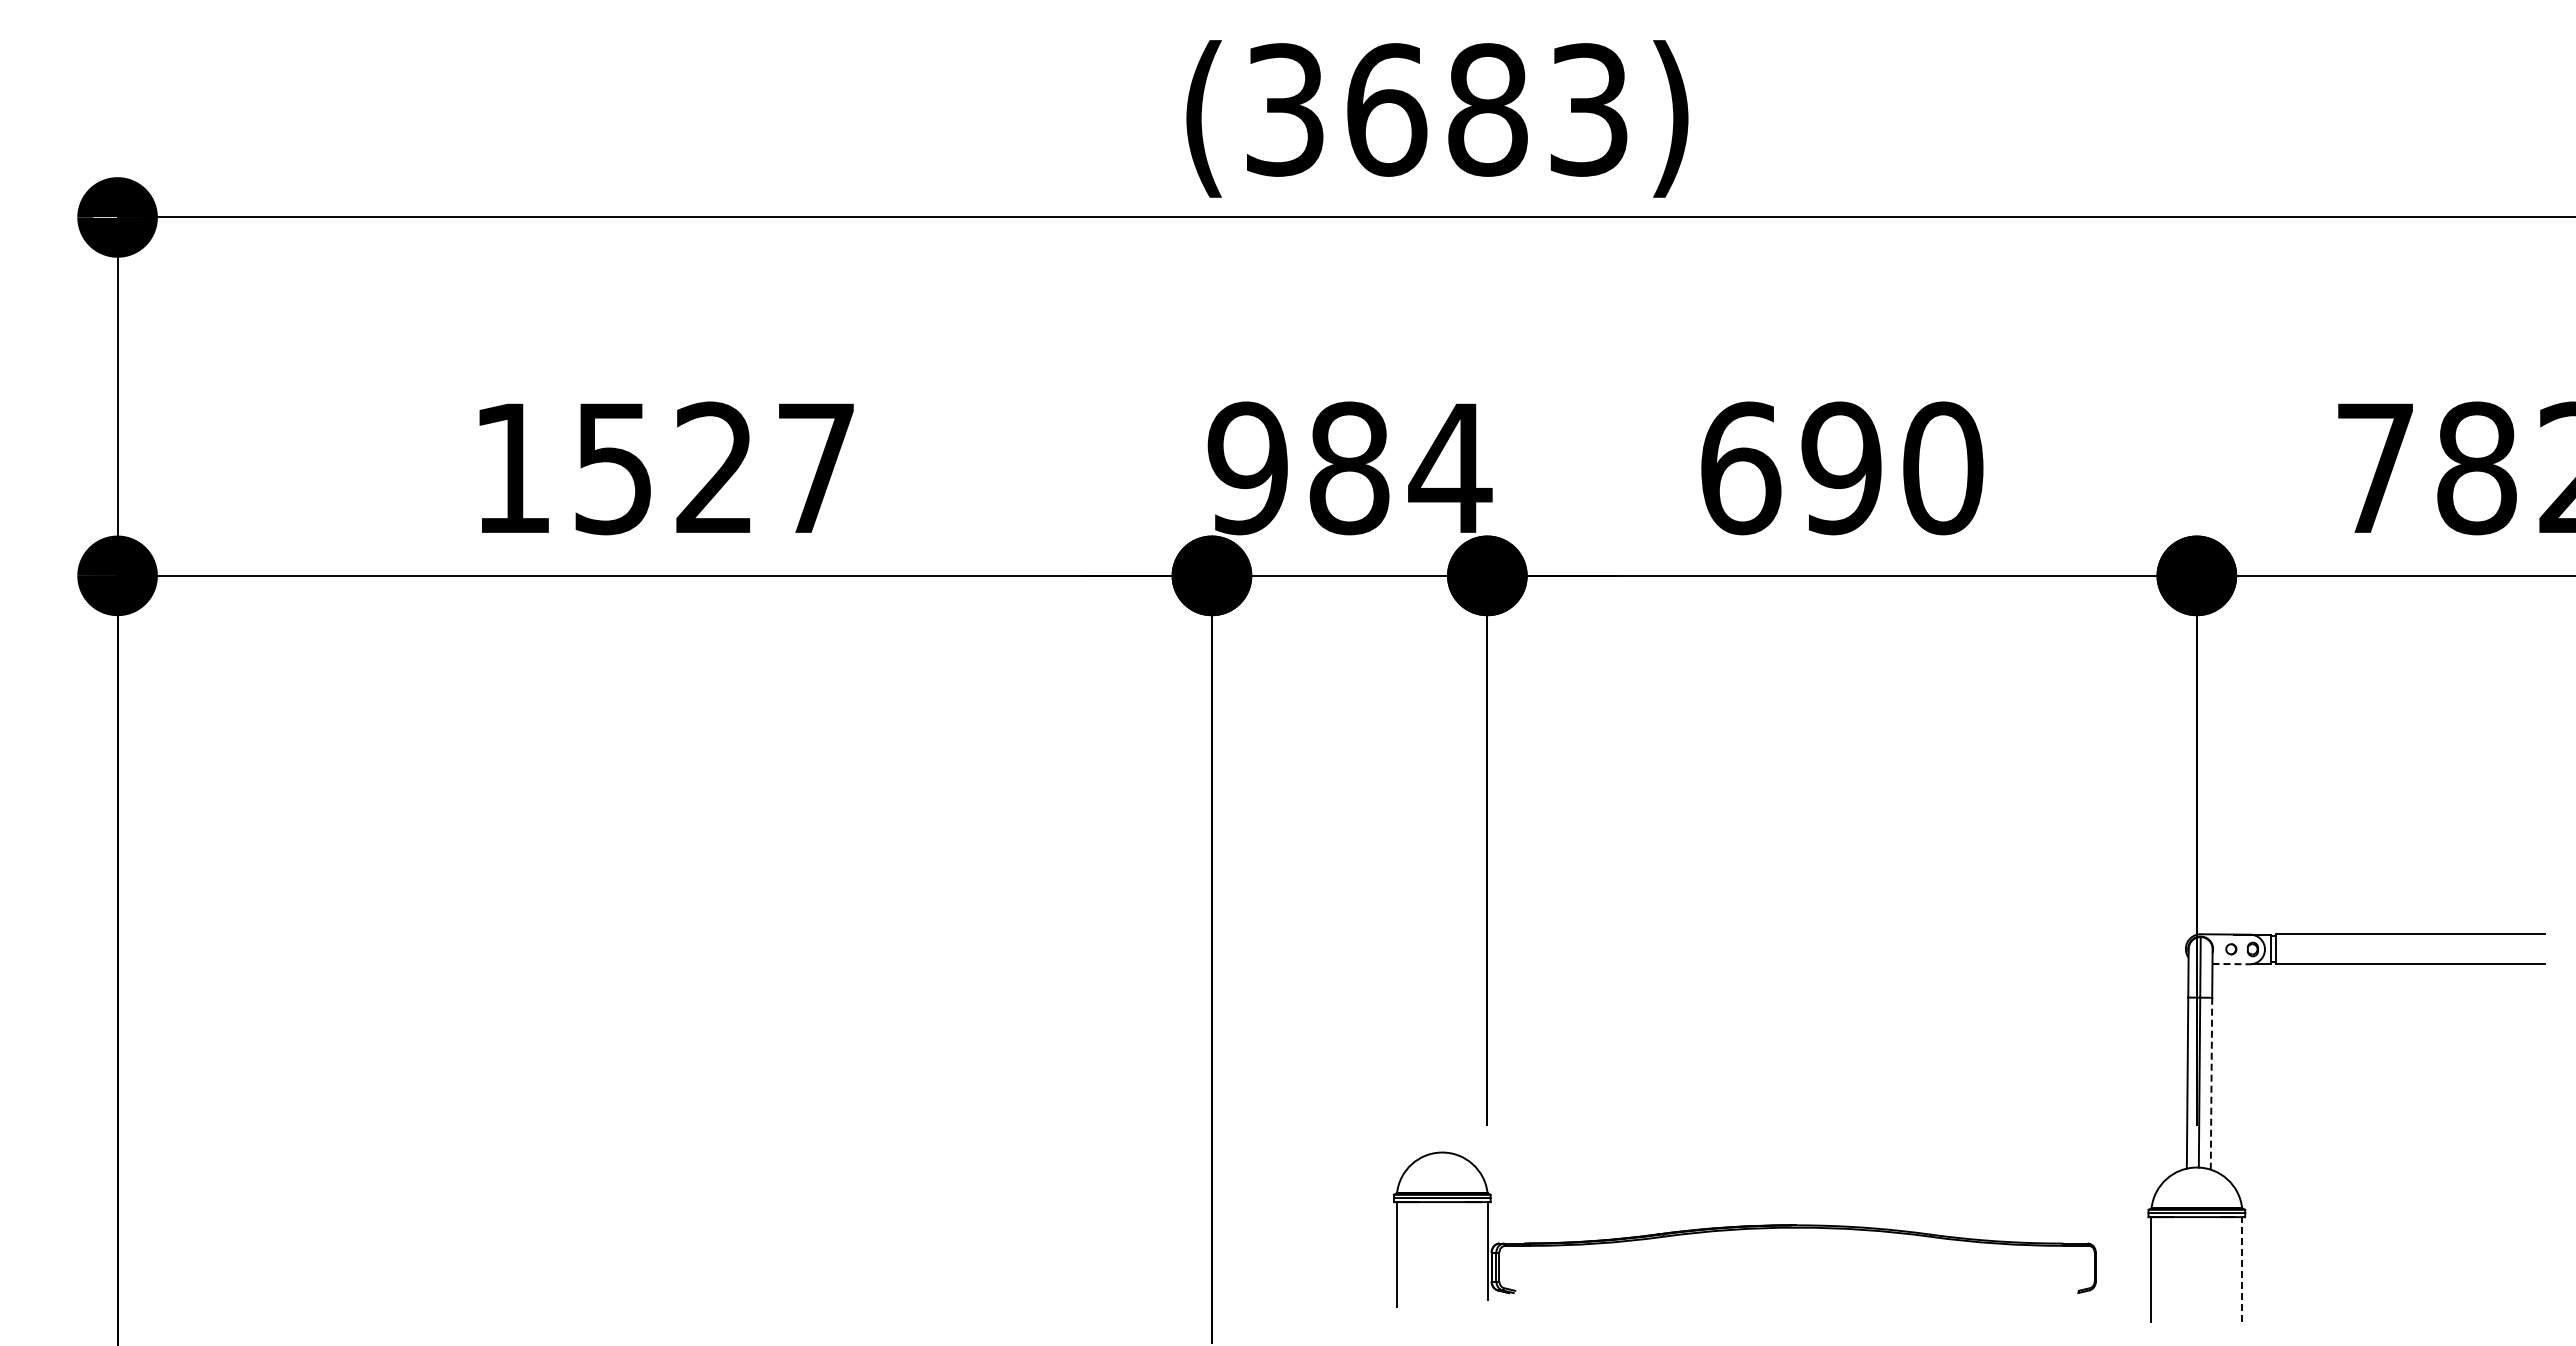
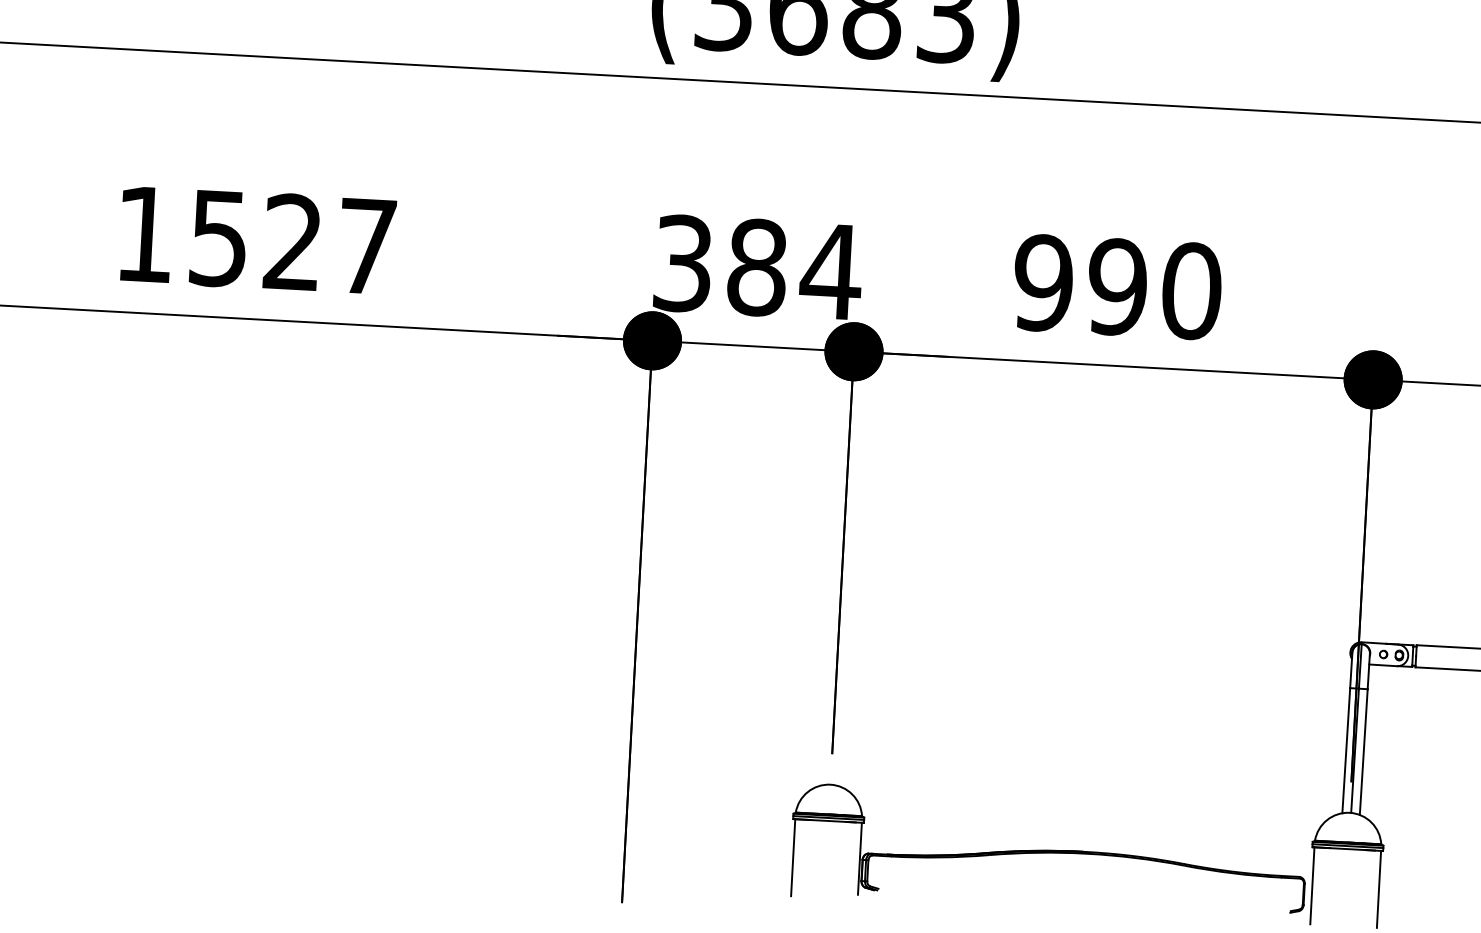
text: (1247, 468) -> (682, 263), 984 -> 384
text: (1740, 468) -> (1043, 283), 690 -> 990
line: (2231, 964) -> (1383, 665), dashed -> solid
line: (2211, 1083) -> (1363, 751), dashed -> solid
part: (1744, 1229) -> (1048, 853), moved
line: (2242, 1269) -> (1379, 889), dashed -> solid

